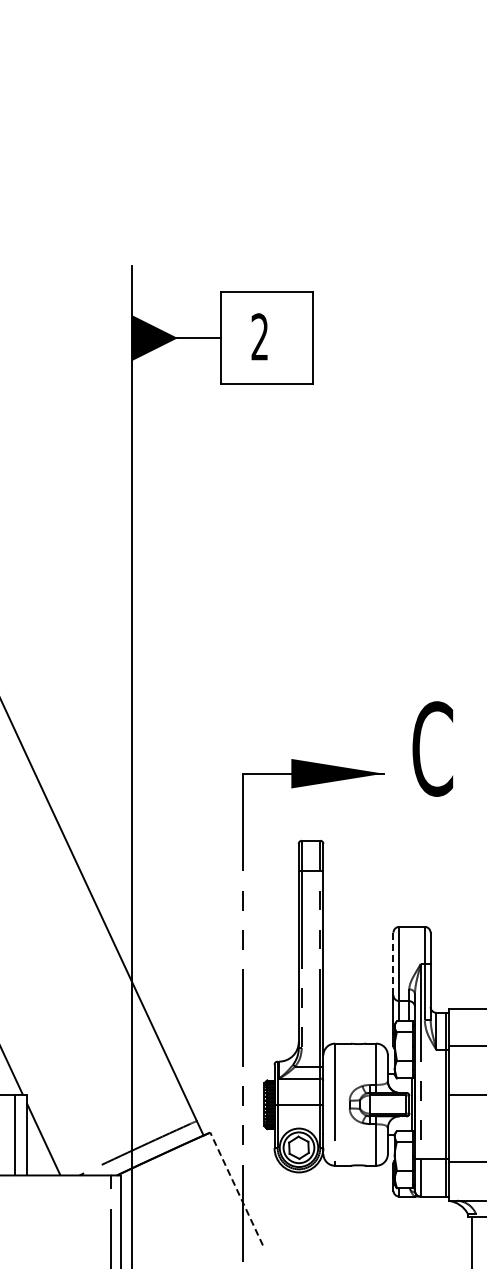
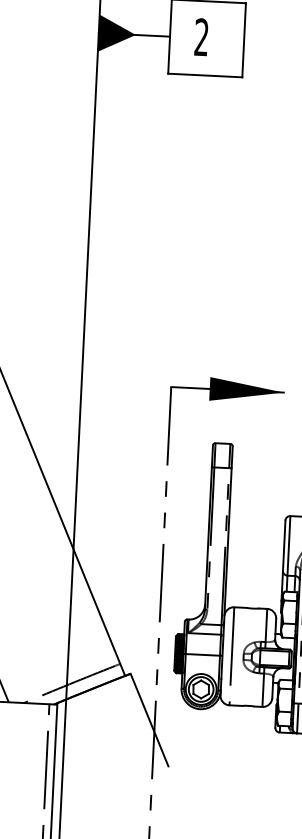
line: (393, 963) -> (284, 545), dashed -> solid
line: (236, 1188) -> (149, 719), dashed -> solid

